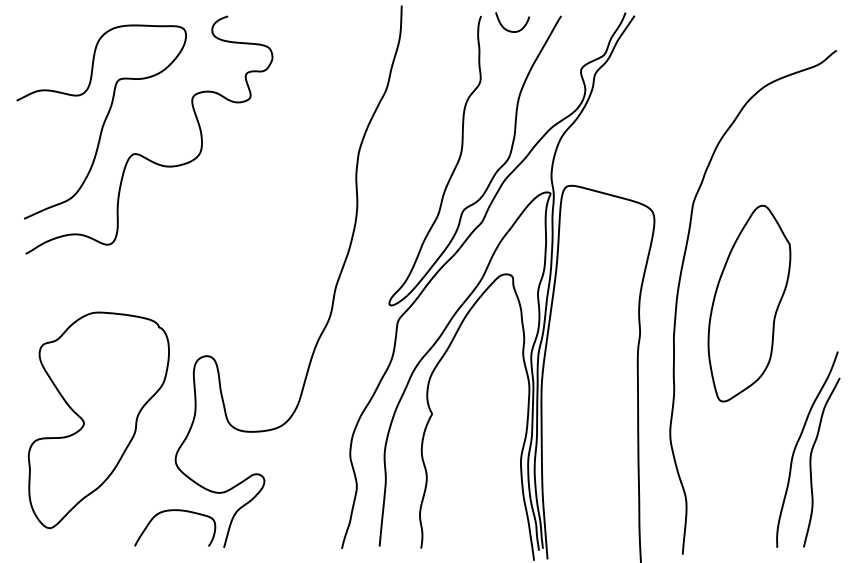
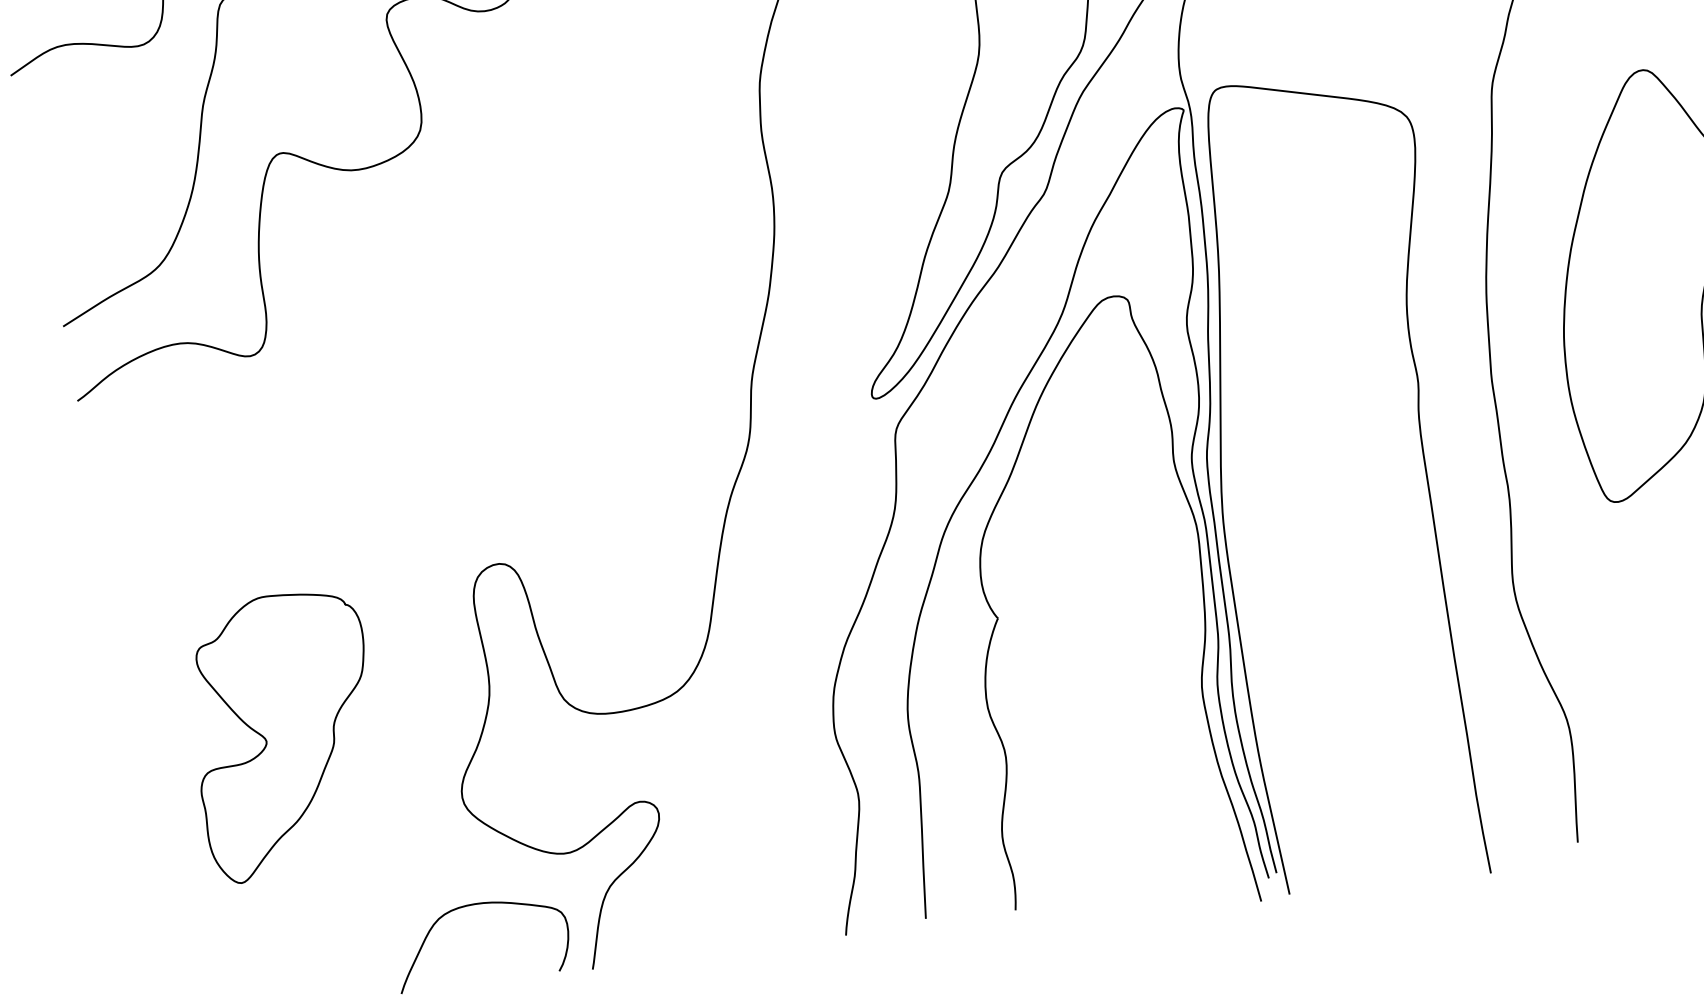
part: (98, 420) -> (284, 735), size x0.6

